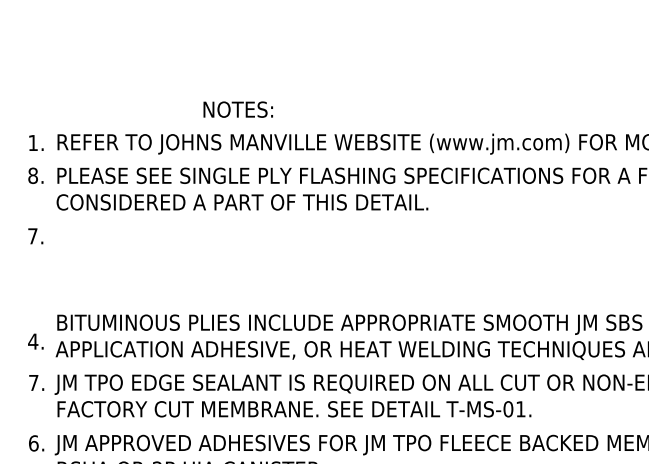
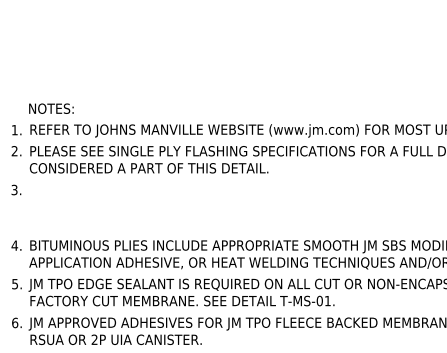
text: (238, 109) -> (51, 108), moved
text: (32, 176) -> (14, 151), 8. -> 2.
text: (32, 235) -> (14, 189), 7. -> 3.
text: (35, 341) -> (16, 245), moved
text: (32, 383) -> (14, 284), 7. -> 5.

